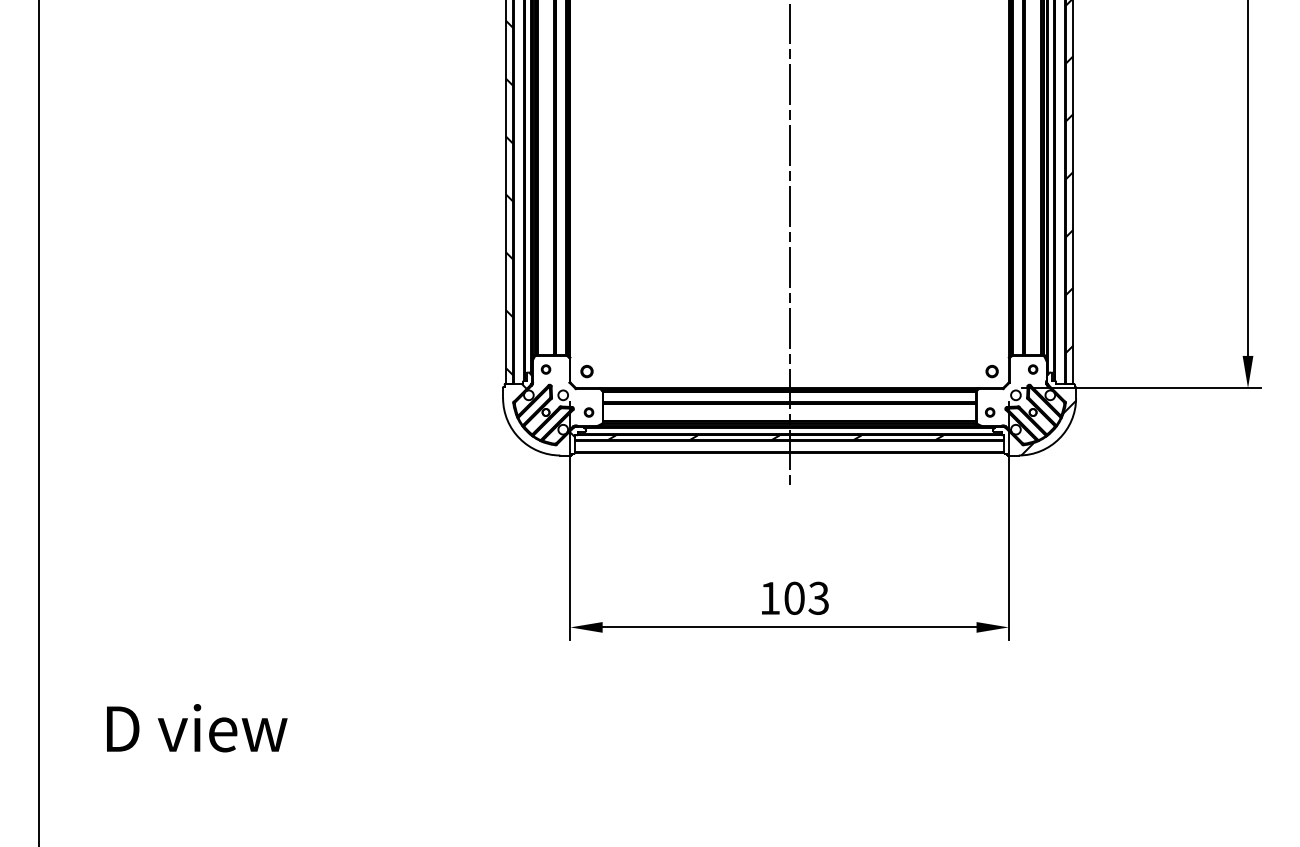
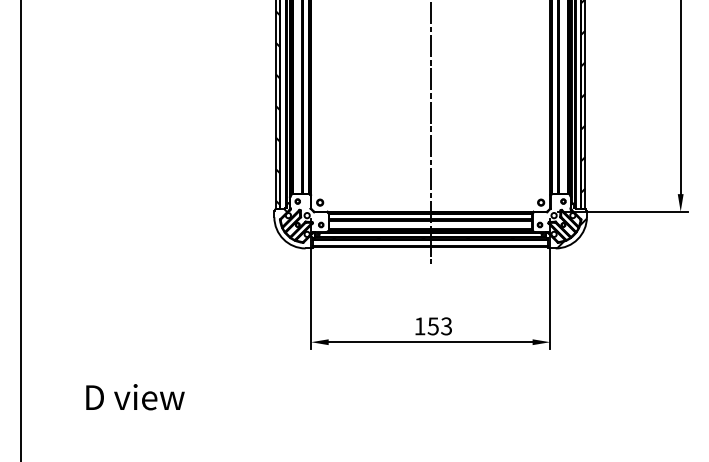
text: (792, 598) -> (432, 326), 103 -> 153
text: (197, 728) -> (135, 397), moved

